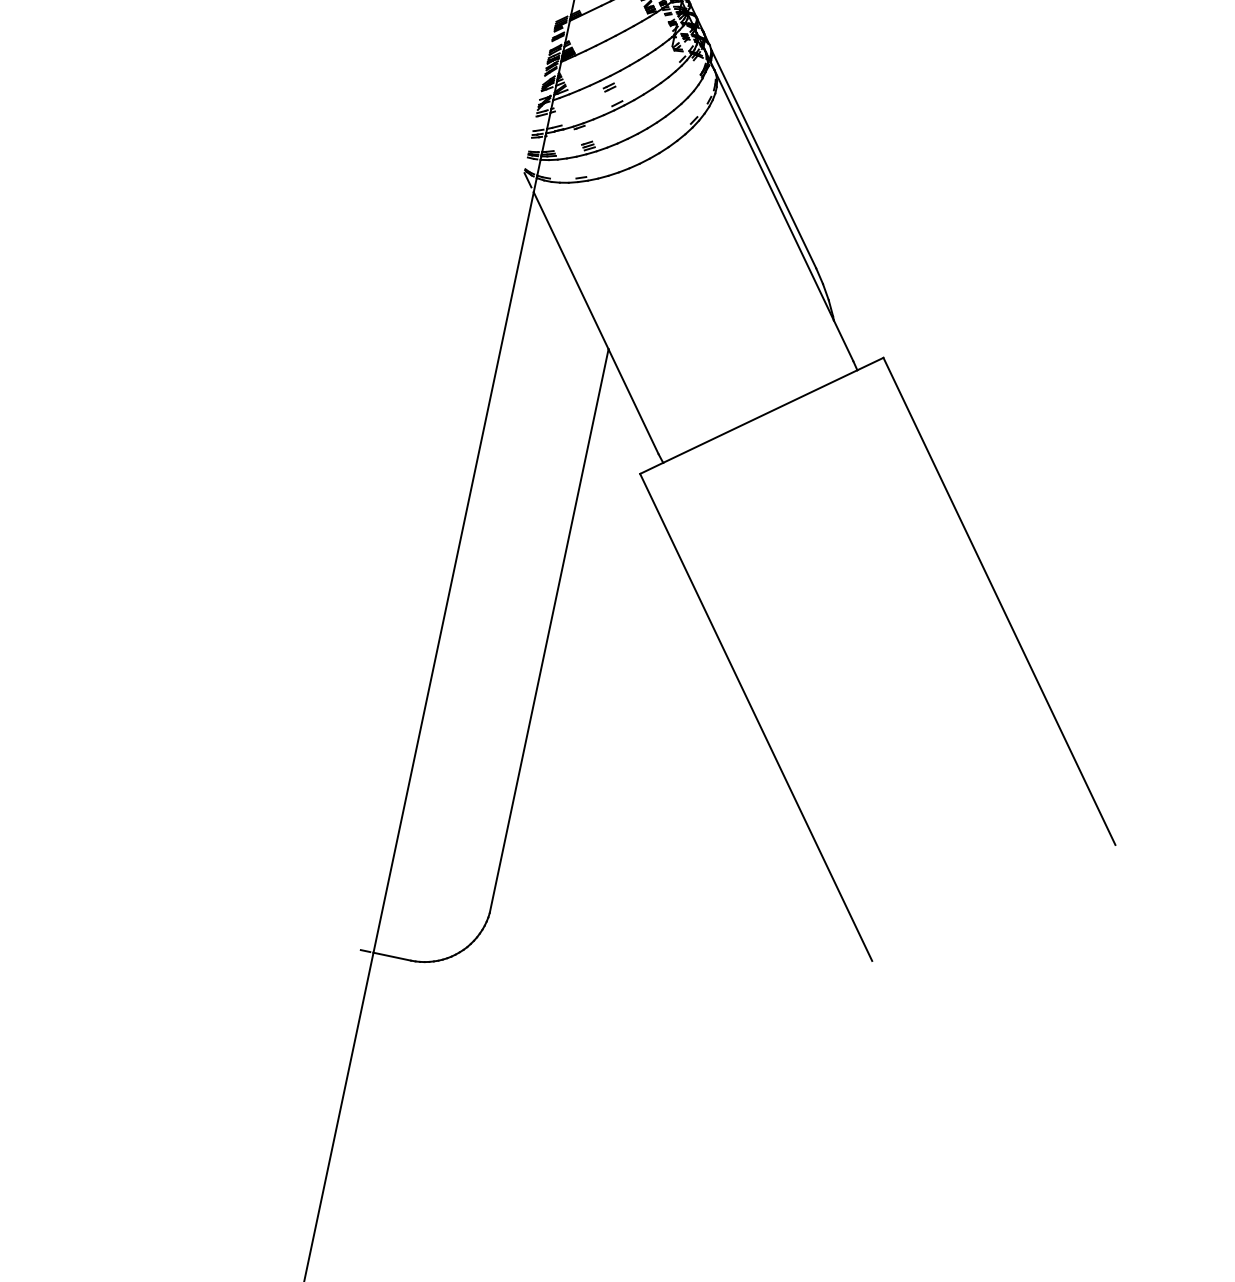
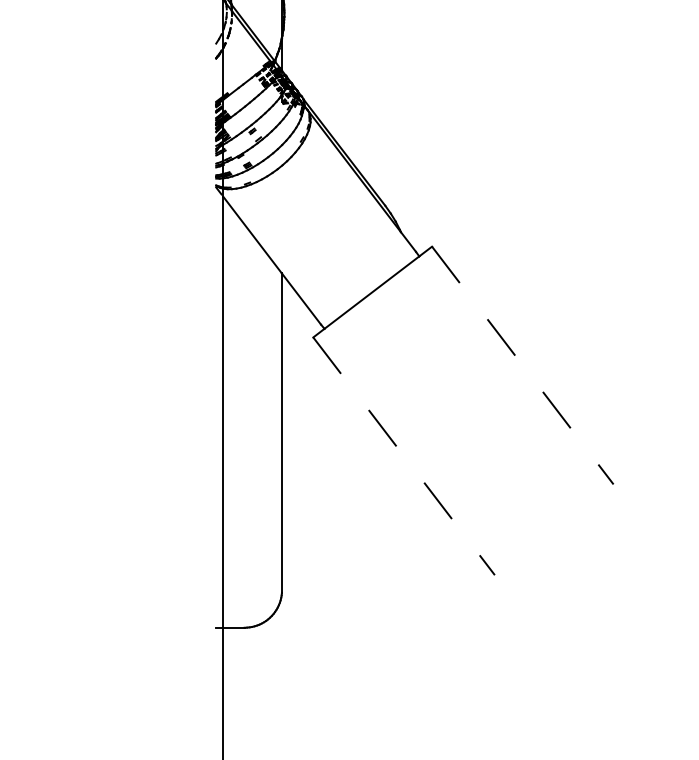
line: (998, 601) -> (522, 365), solid -> dashed
line: (756, 717) -> (404, 456), solid -> dashed

